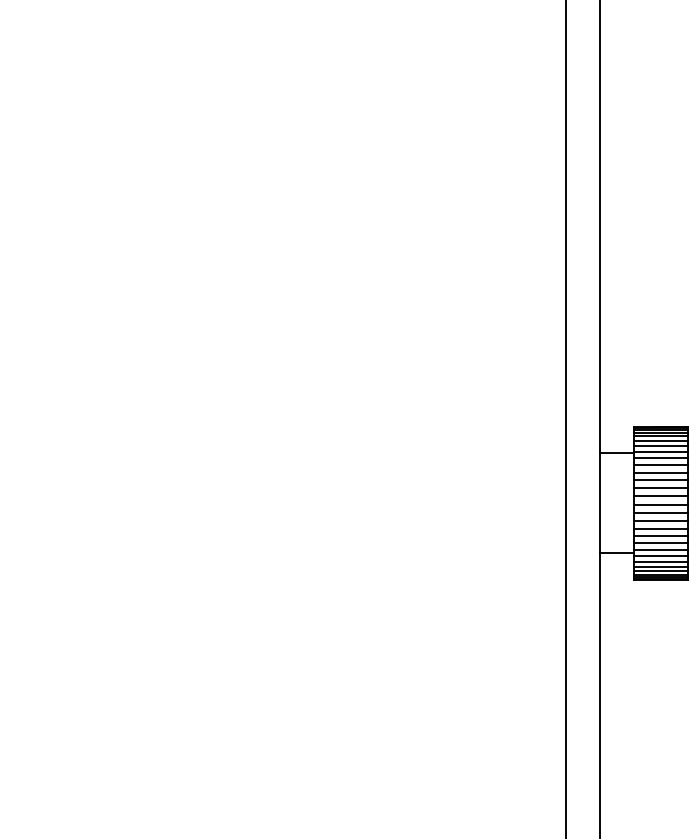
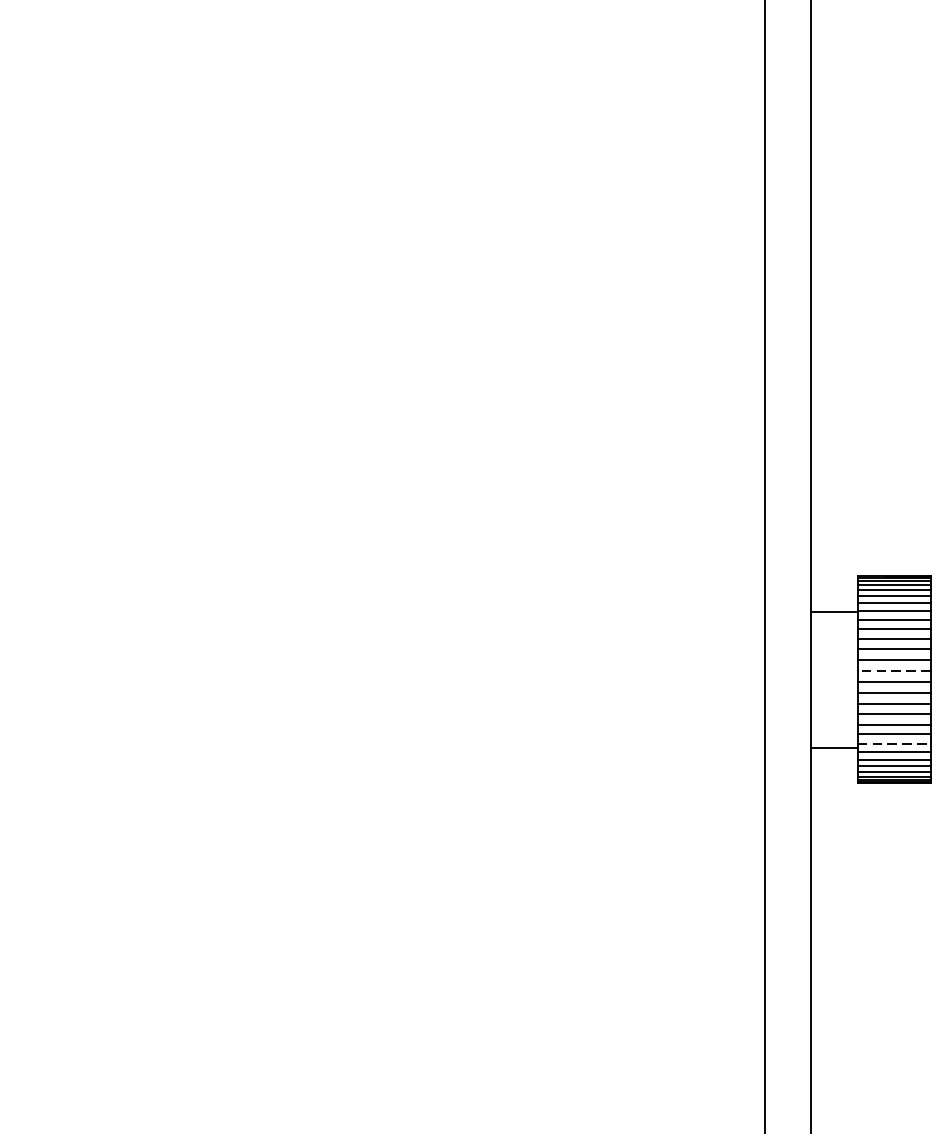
line: (661, 496) -> (894, 671), solid -> dashed
line: (661, 550) -> (894, 744), solid -> dashed

